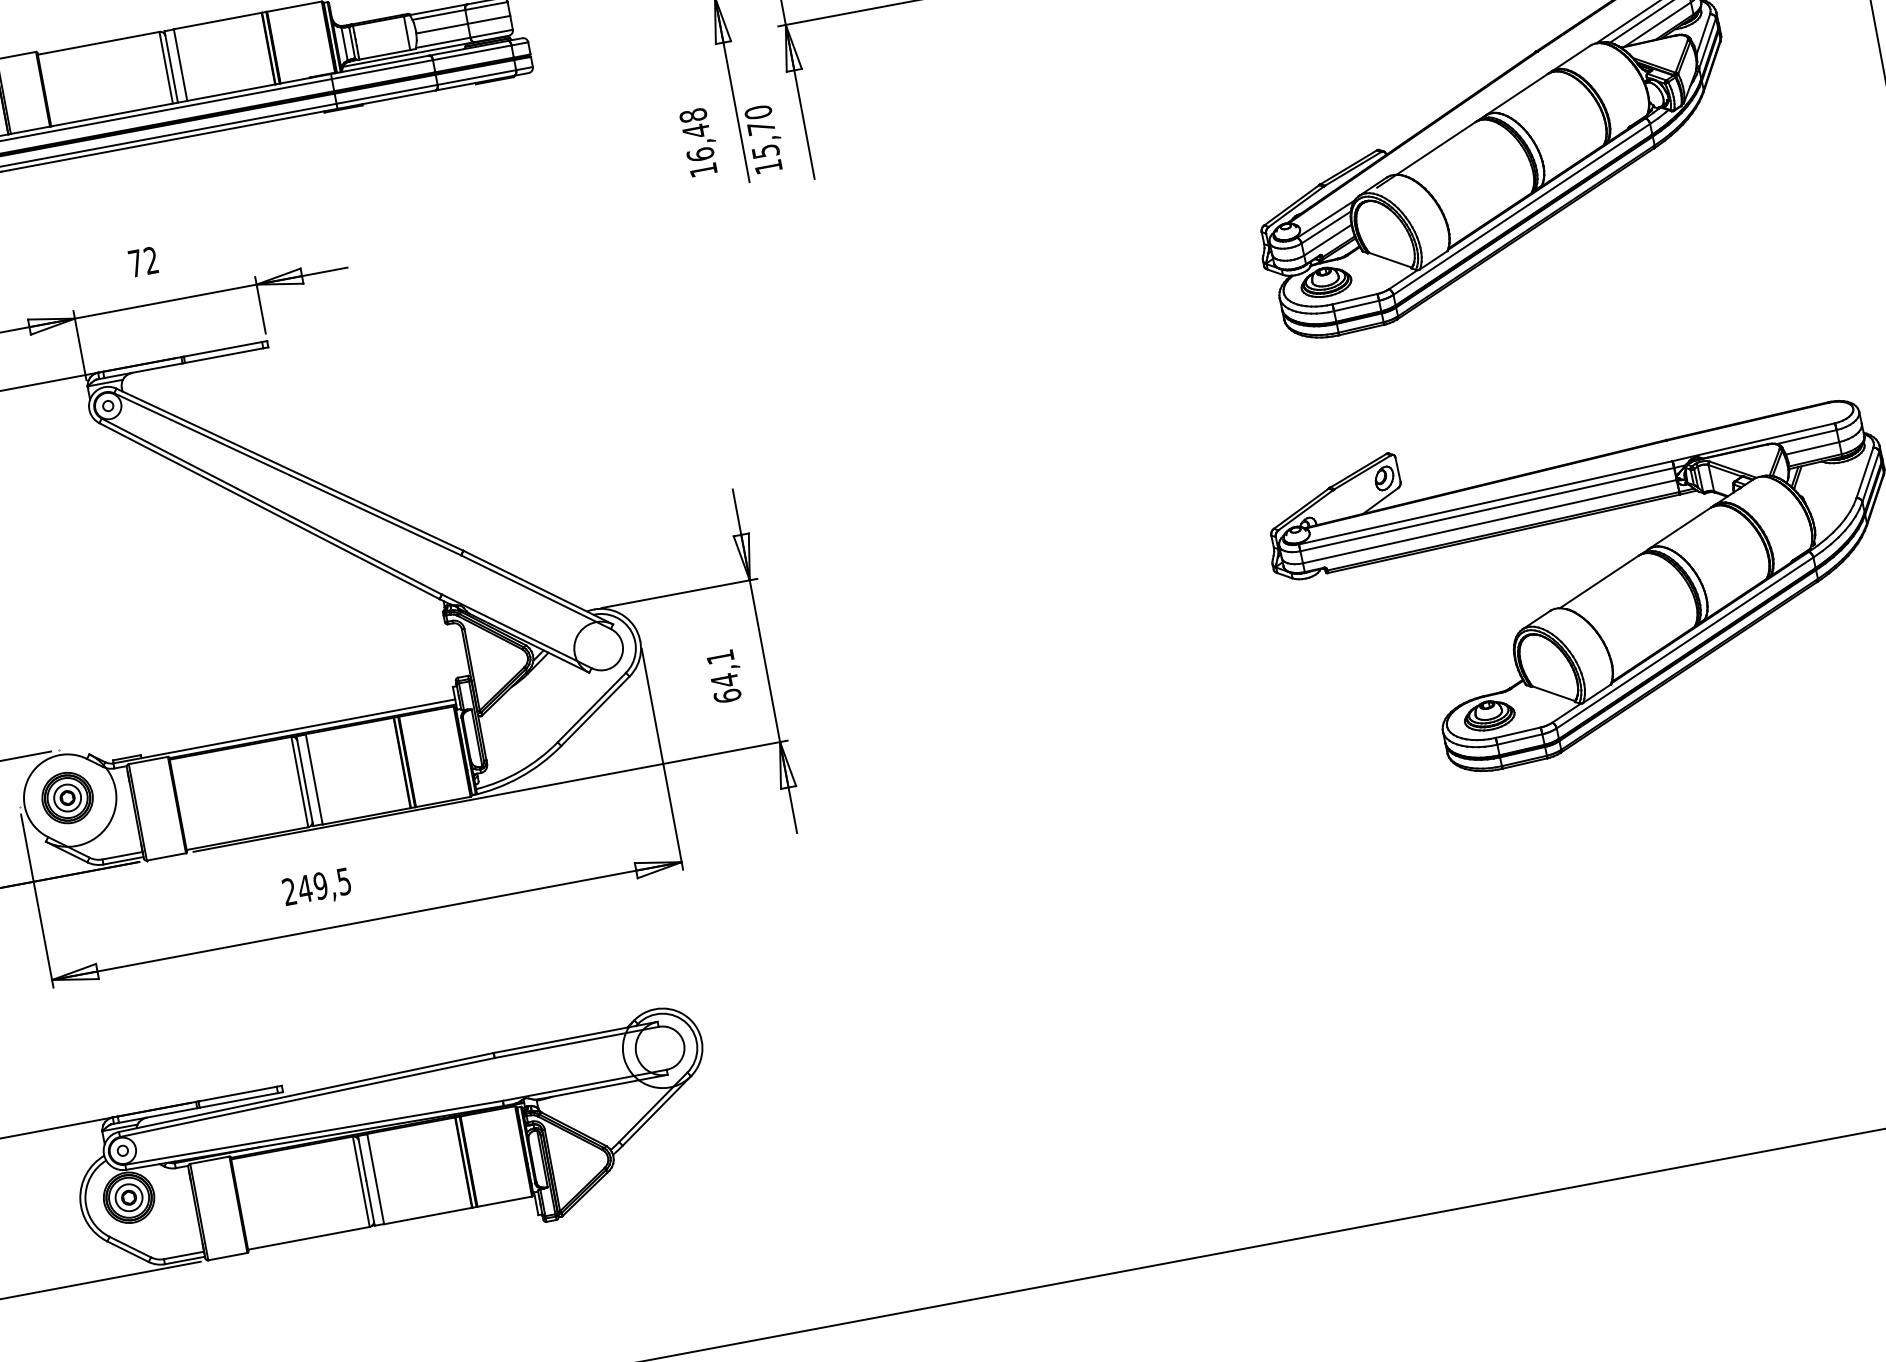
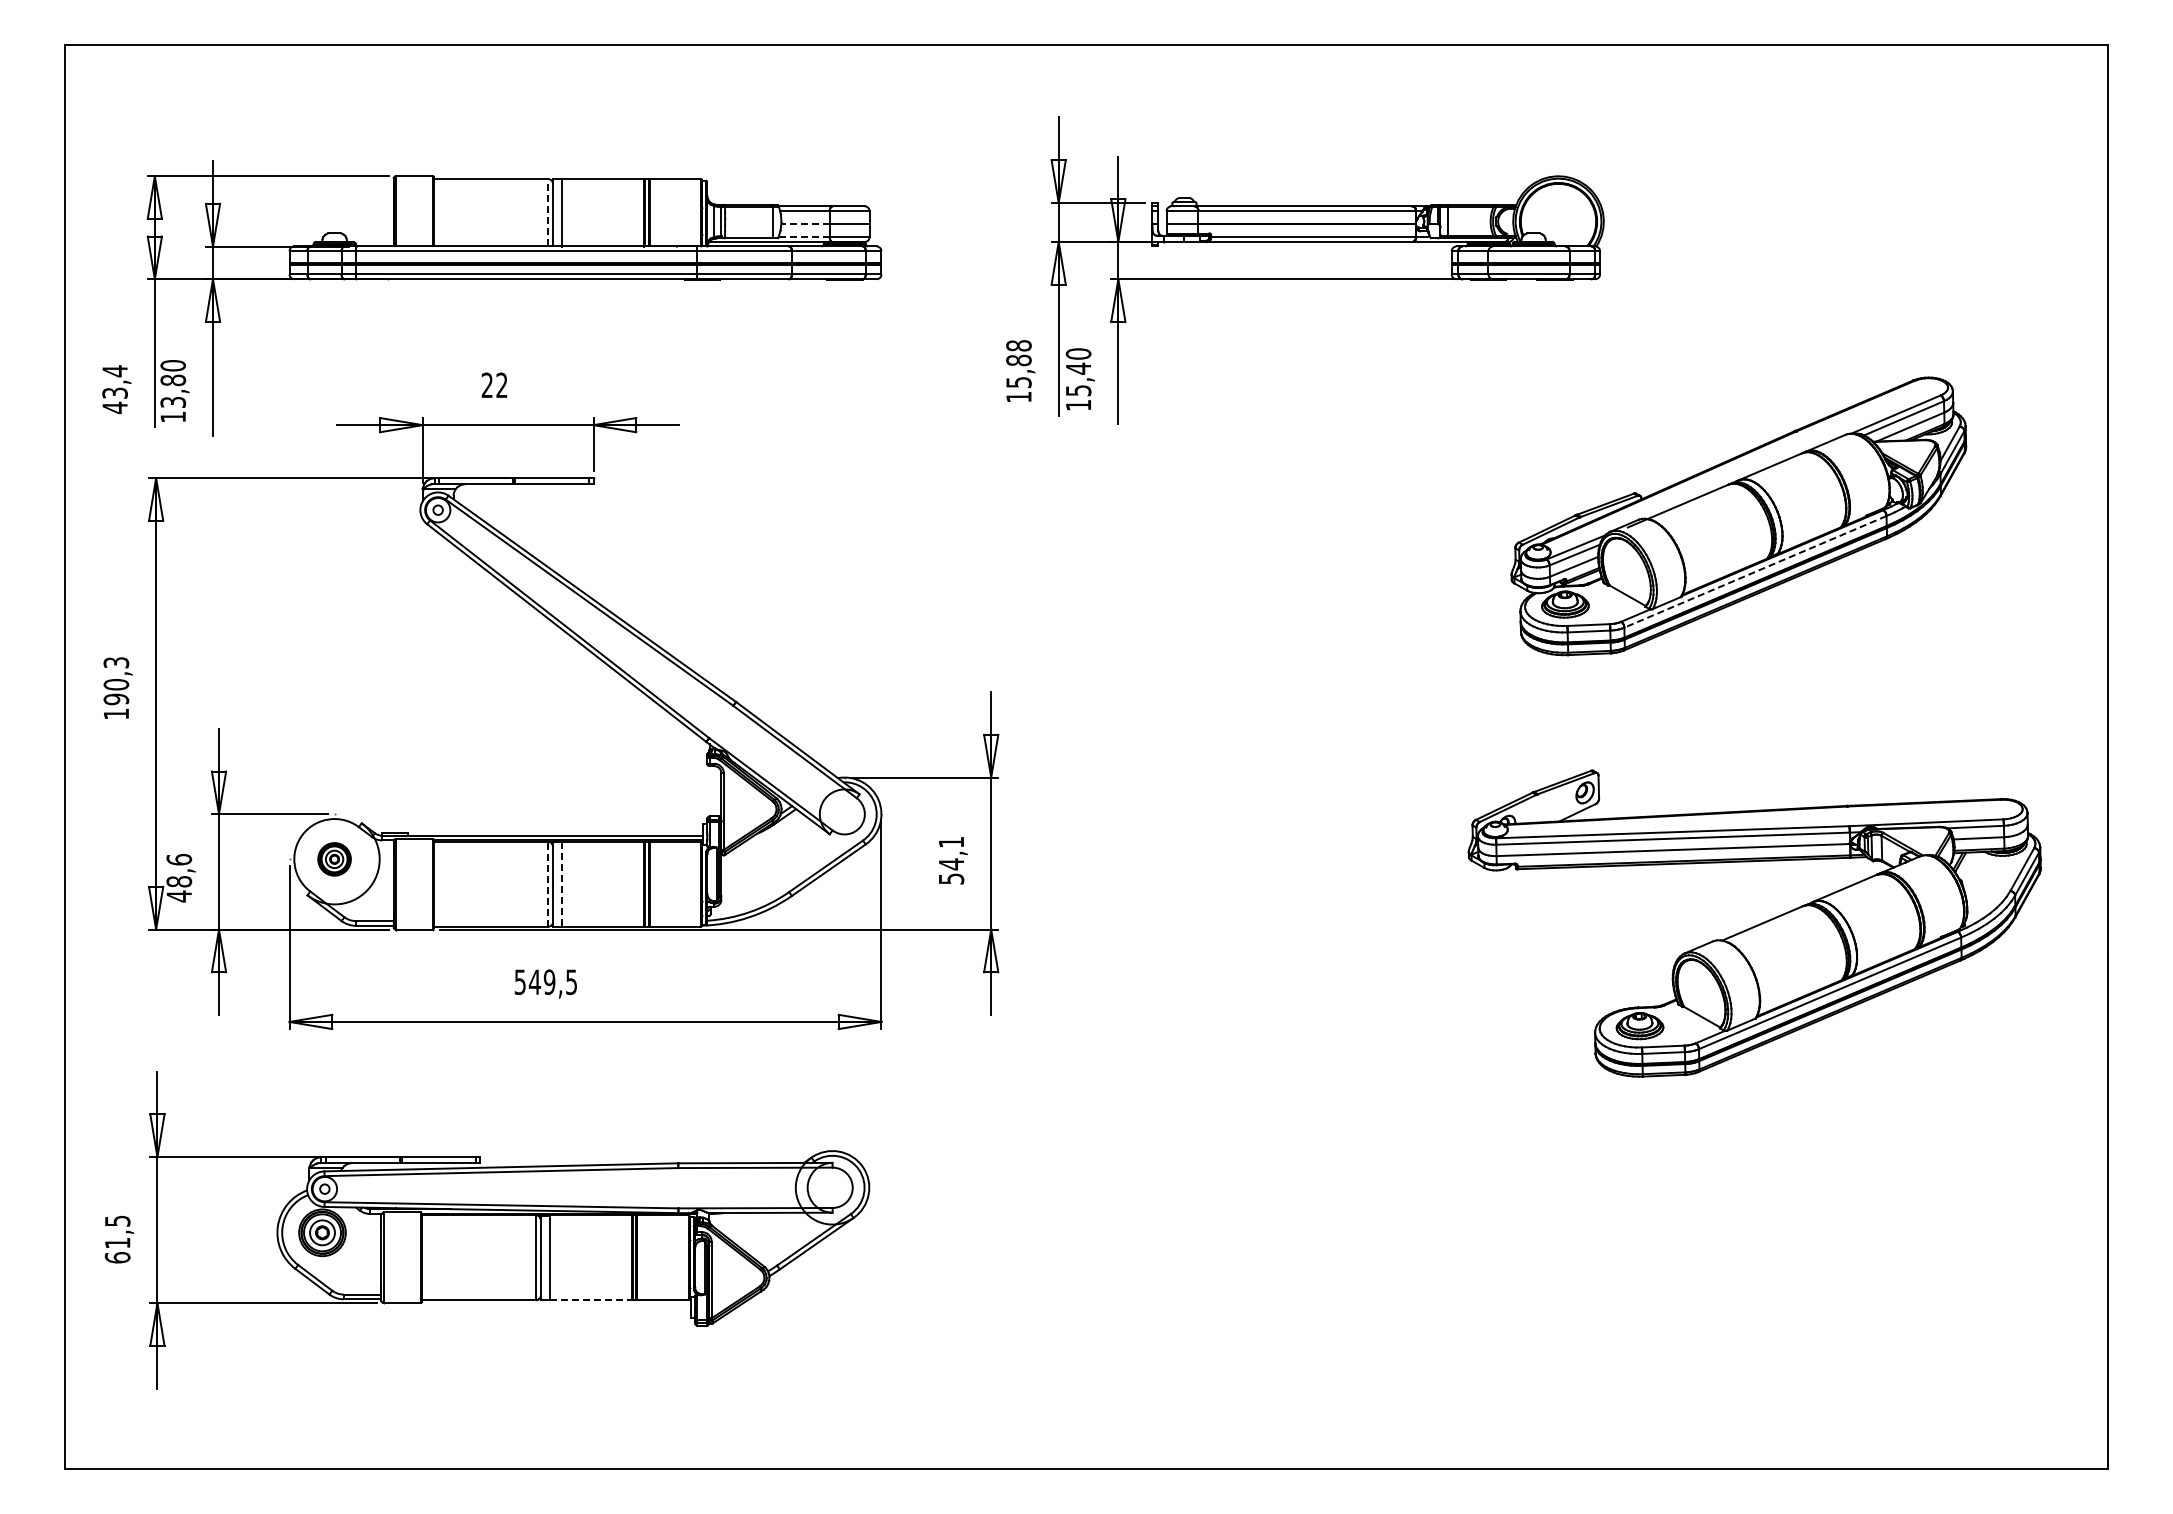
line: (442, 29) -> (805, 224), solid -> dashed
line: (443, 43) -> (804, 237), solid -> dashed
line: (166, 67) -> (548, 212), solid -> dashed
text: (761, 127) -> (1078, 368), 15,70 -> 15,40
text: (697, 142) -> (1018, 371), 16,48 -> 15,88
line: (1520, 210) -> (1754, 572), solid -> dashed
text: (134, 262) -> (486, 384), 72 -> 22
text: (727, 695) -> (951, 878), 64,1 -> 54,1
line: (313, 779) -> (561, 884), solid -> dashed
line: (299, 781) -> (548, 883), solid -> dashed
part: (67, 798) -> (334, 859), size x0.7
text: (288, 892) -> (519, 982), 249,5 -> 549,5
line: (428, 1216) -> (591, 1300), solid -> dashed

